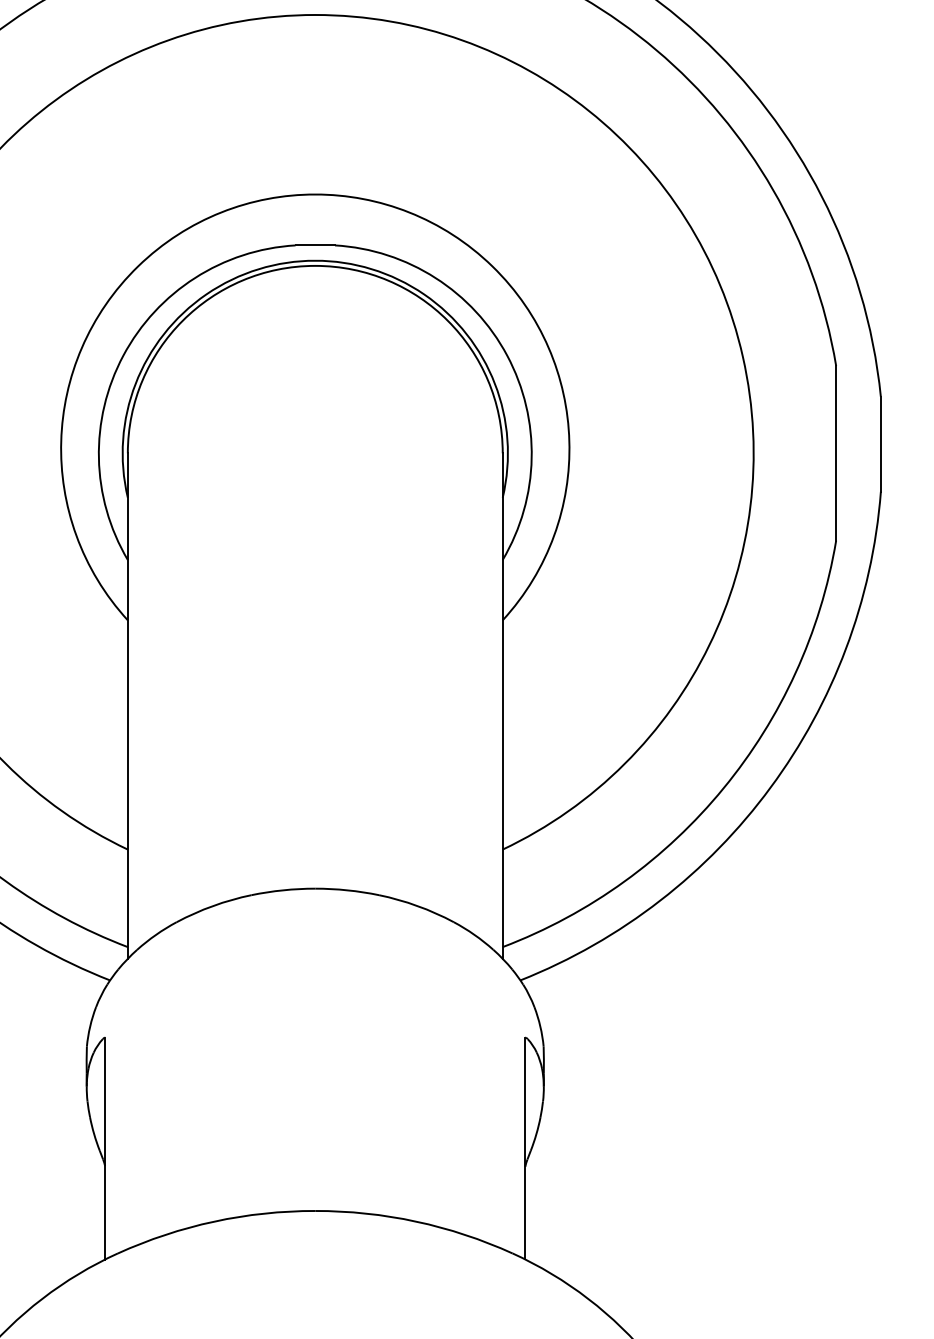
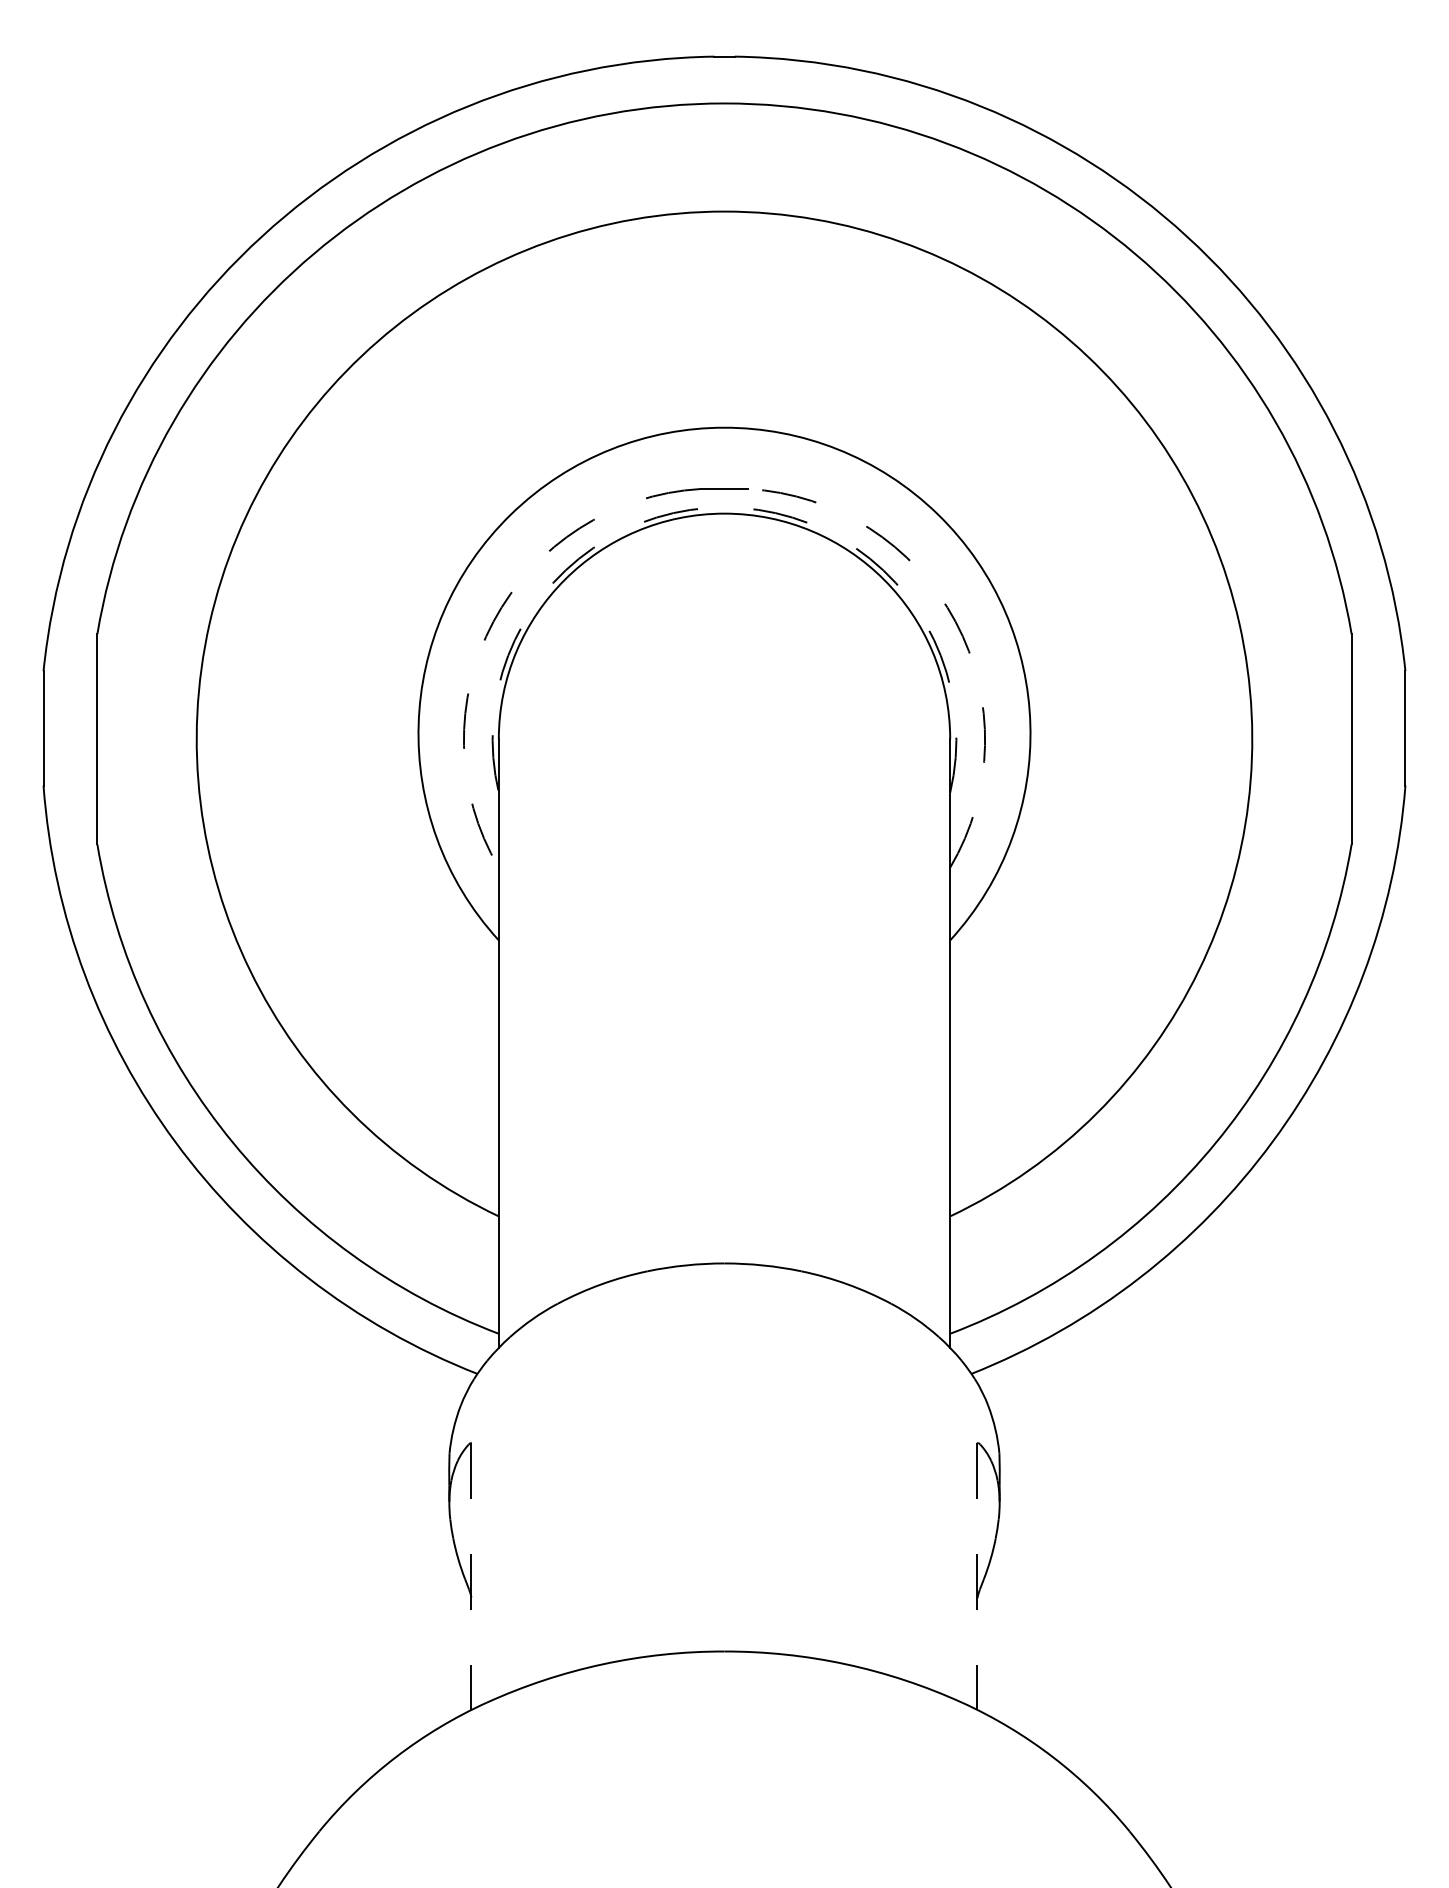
arc: (315, 260) -> (724, 507), solid -> dashed
arc: (123, 355) -> (493, 621), solid -> dashed
arc: (507, 355) -> (955, 621), solid -> dashed
line: (105, 1148) -> (471, 1576), solid -> dashed
line: (525, 1148) -> (977, 1576), solid -> dashed

